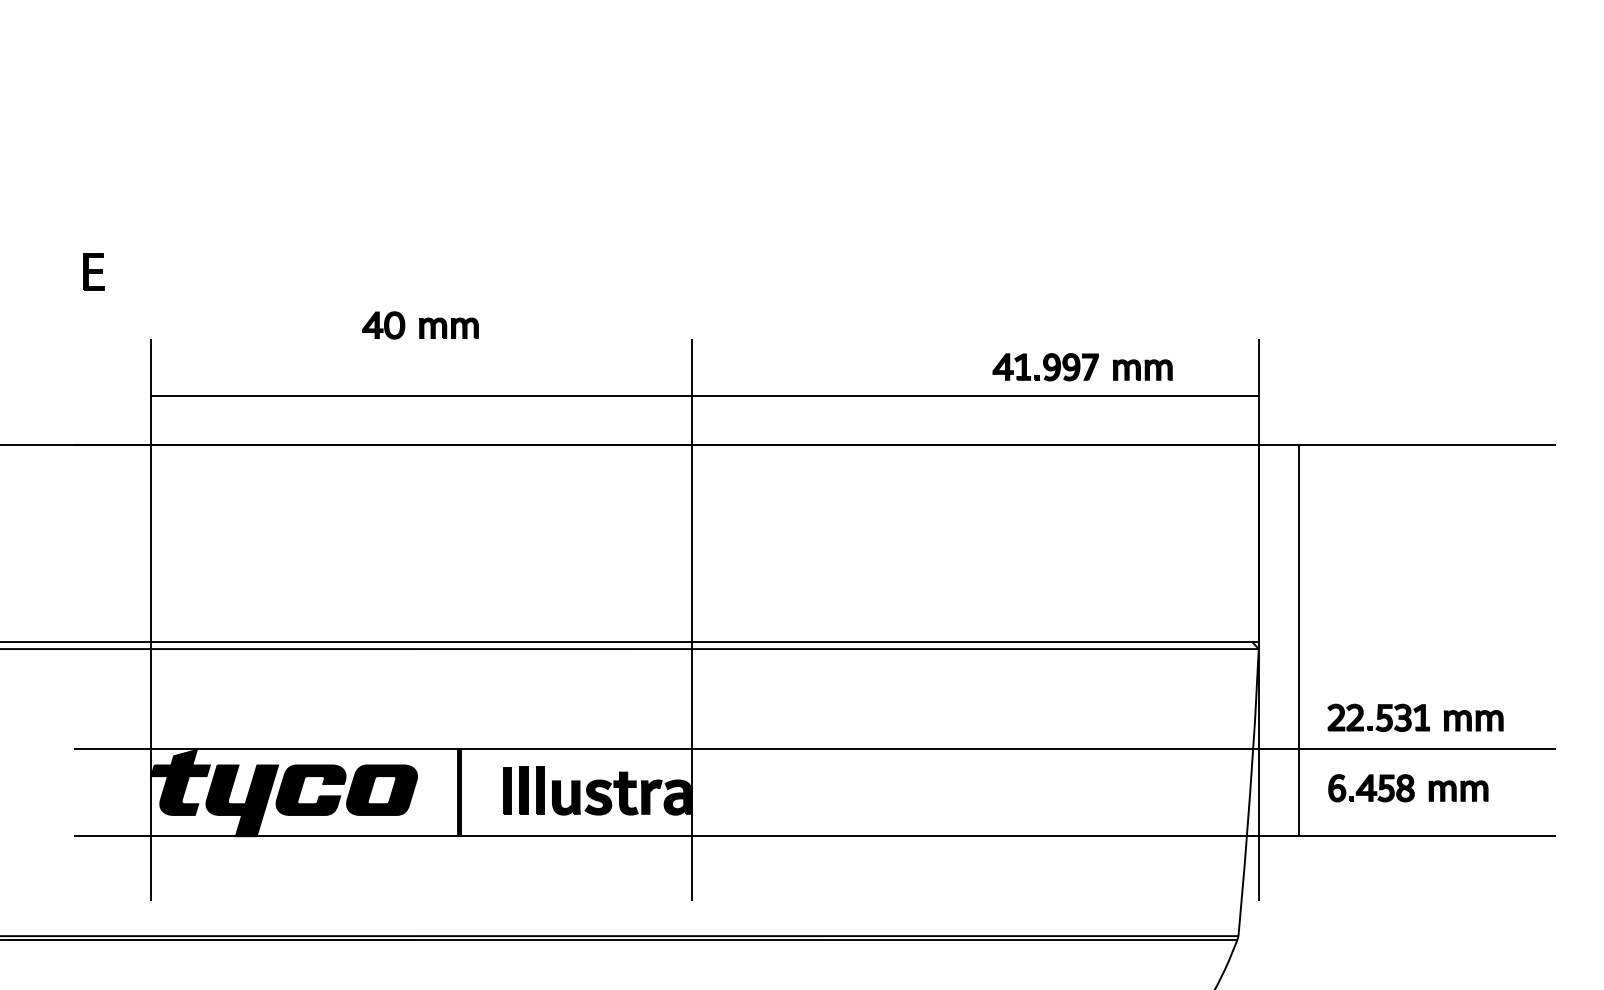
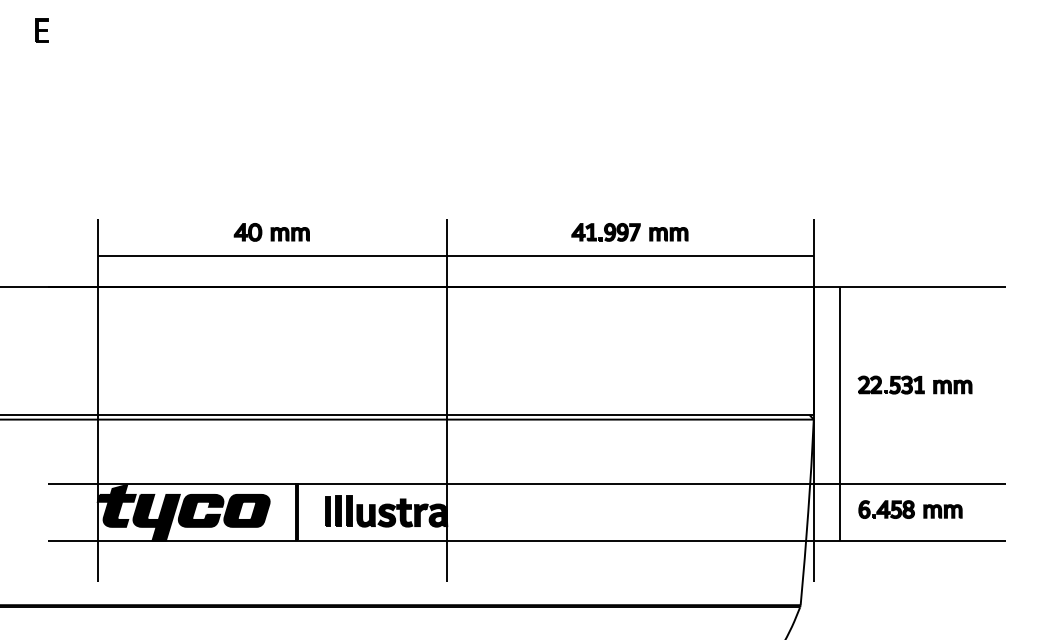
part: (93, 271) -> (41, 30), moved
part: (419, 325) -> (271, 232), moved
part: (1081, 367) -> (629, 232), moved
part: (1414, 716) -> (914, 384), moved

